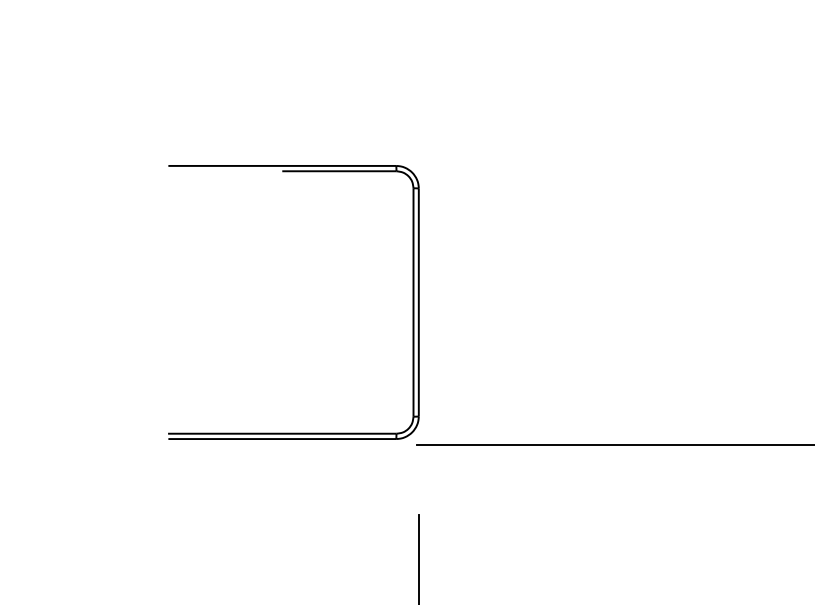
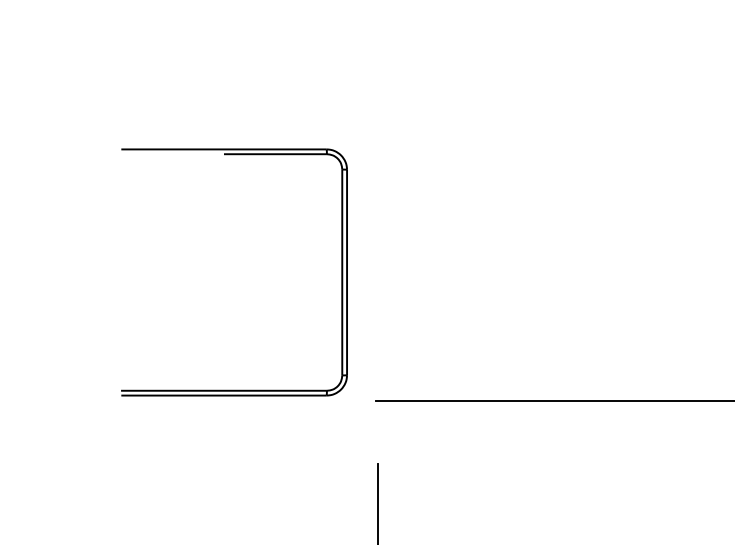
part: (412, 302) -> (341, 272), moved

